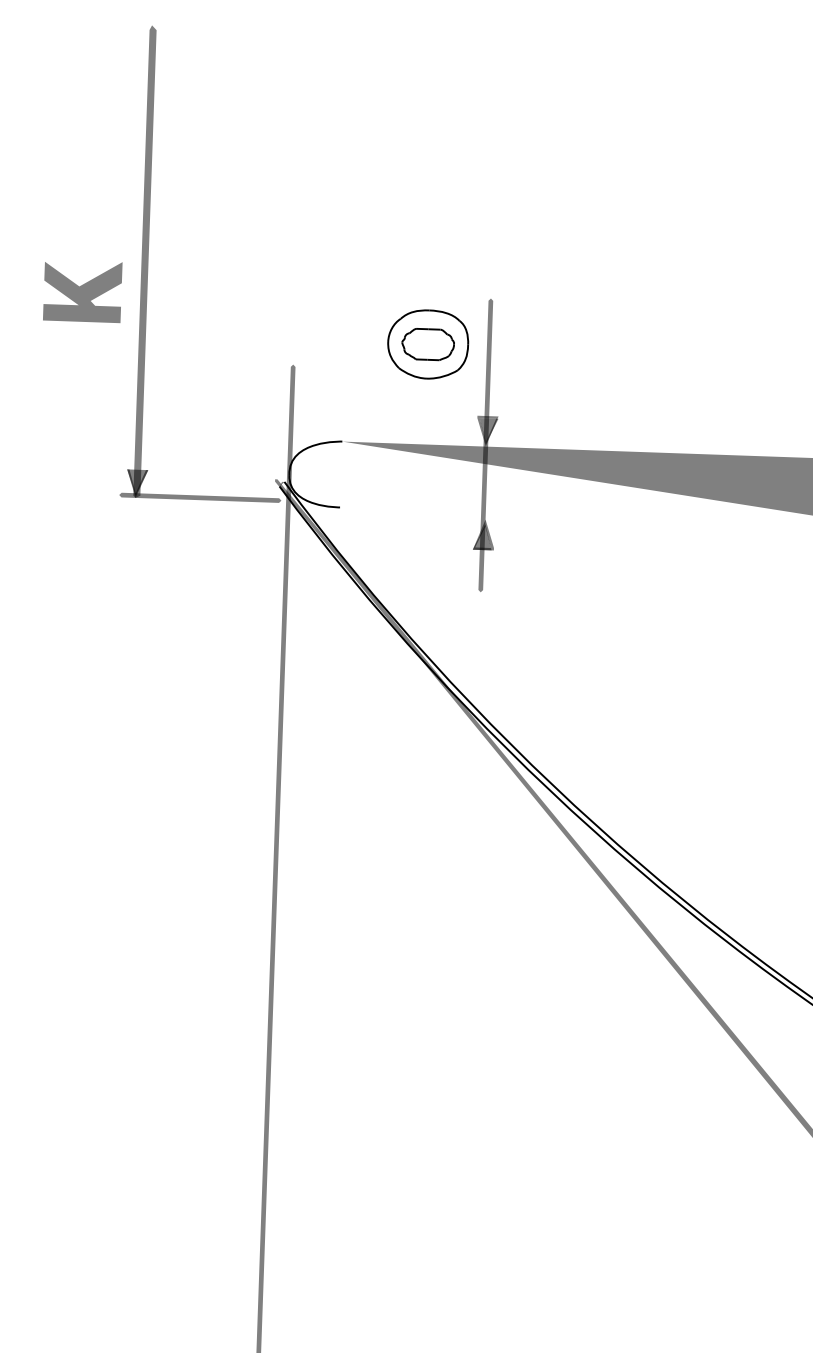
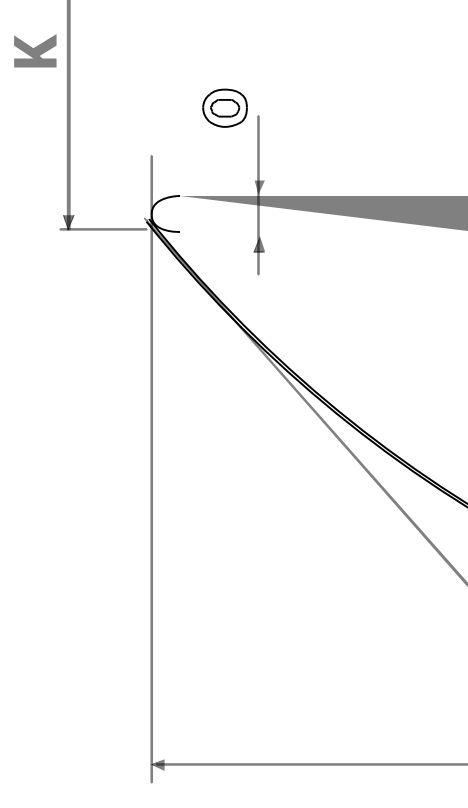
part: (83, 290) -> (35, 50), moved
part: (427, 343) -> (224, 107), moved
fill: (486, 431) -> (258, 187), removed

